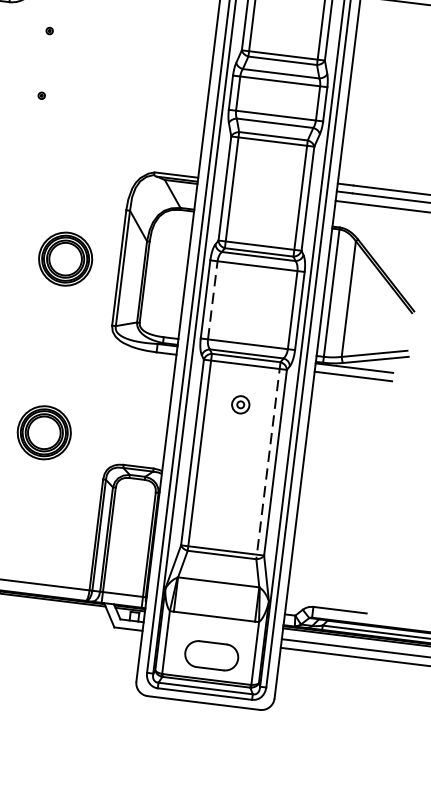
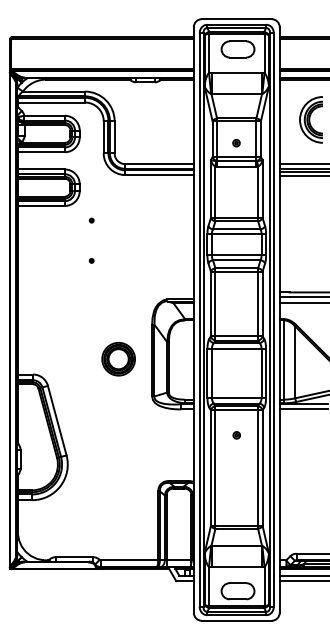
line: (212, 298) -> (211, 372), dashed -> solid
part: (240, 405) -> (236, 435), size x0.62
part: (44, 431) -> (118, 466), removed
line: (269, 460) -> (258, 467), dashed -> solid

